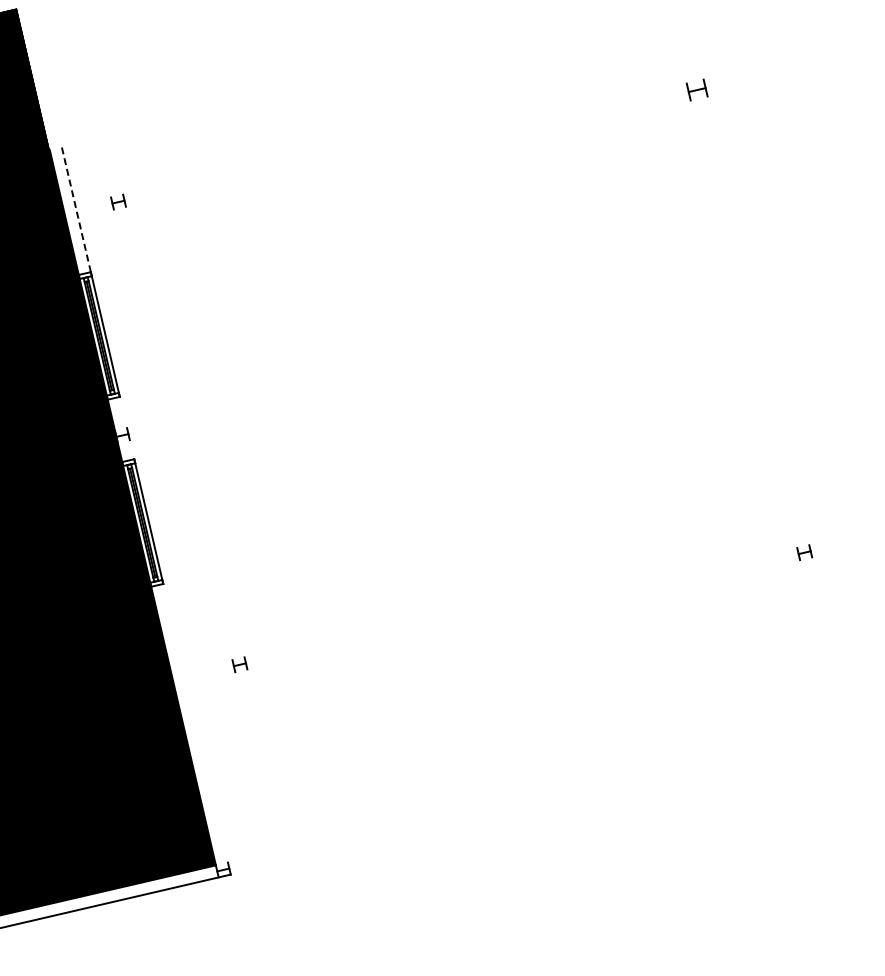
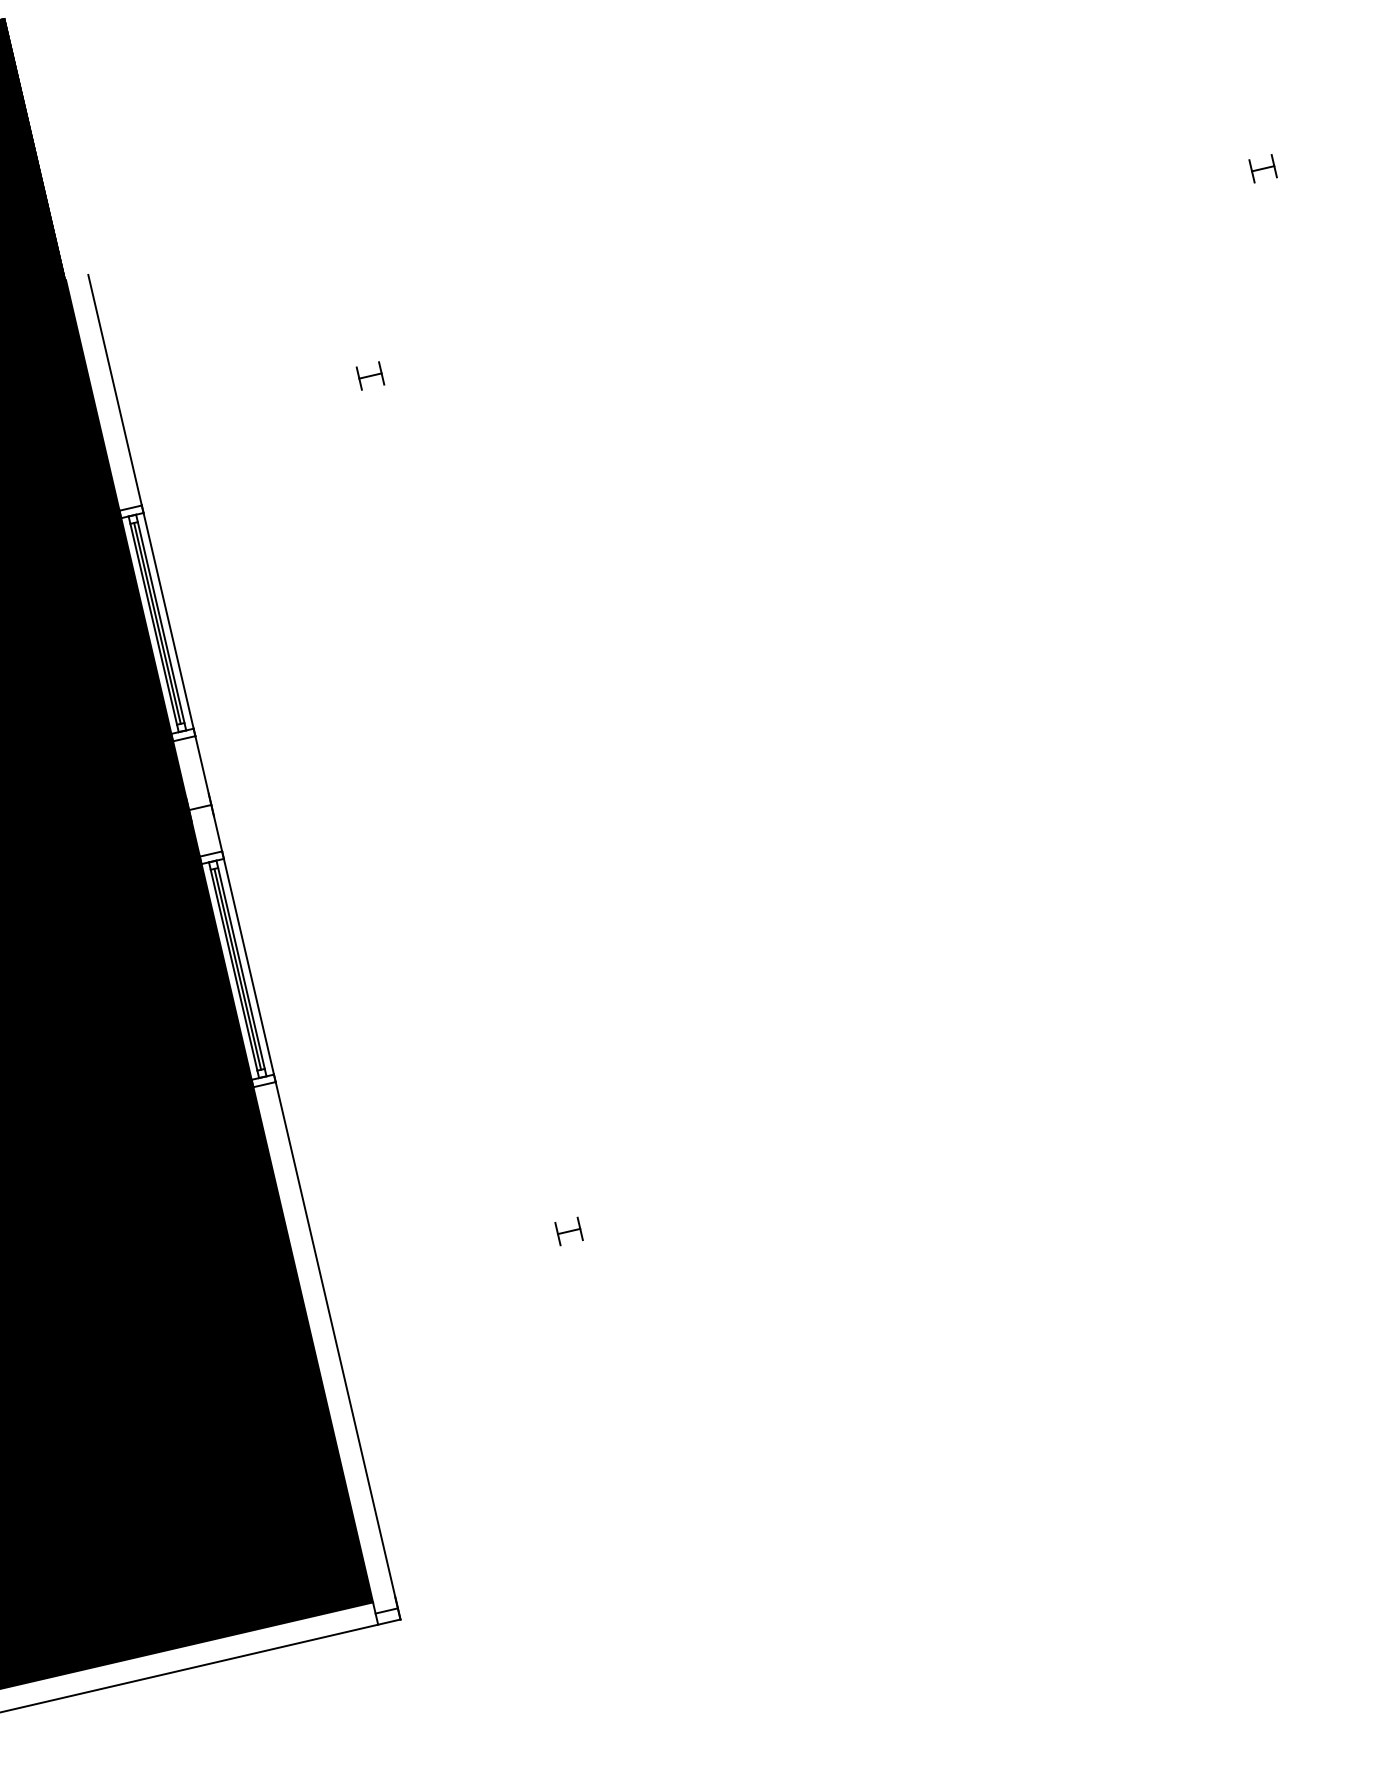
part: (697, 89) -> (1263, 167), size x0.71
part: (118, 201) -> (370, 374), moved
line: (76, 209) -> (115, 389), dashed -> solid
line: (126, 427) -> (207, 792), added
part: (239, 664) -> (568, 1230), moved
line: (196, 728) -> (337, 1349), added

